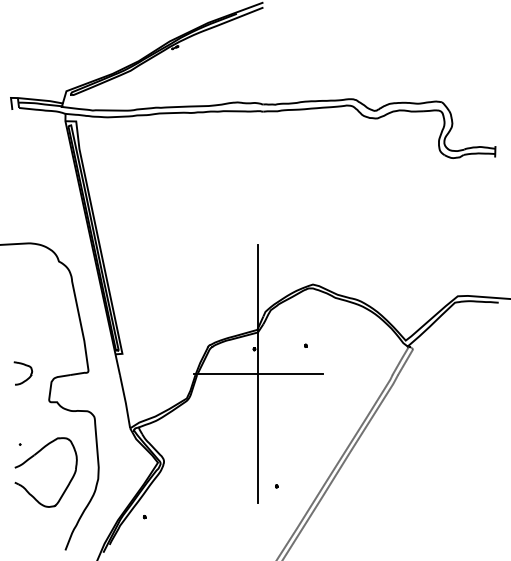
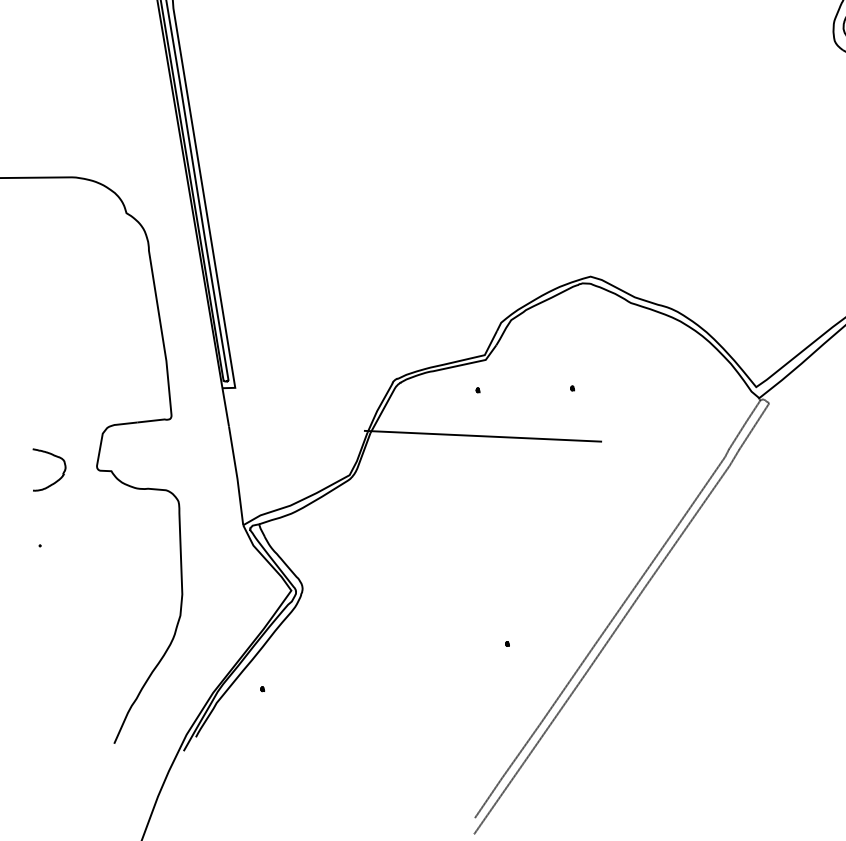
line: (258, 373) -> (483, 435), removed
part: (25, 379) -> (52, 481), moved
part: (34, 456) -> (65, 568), removed

